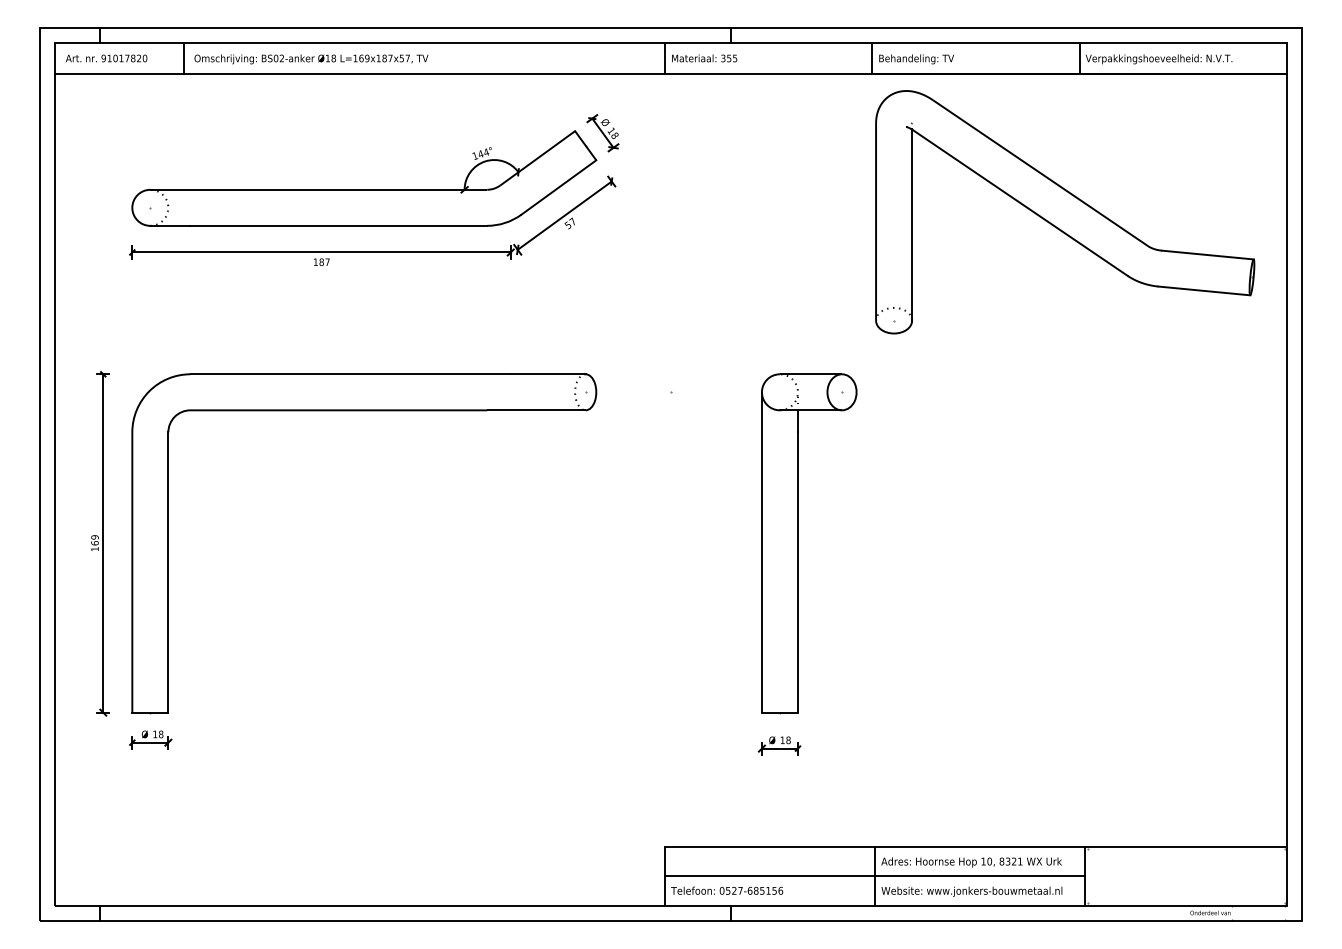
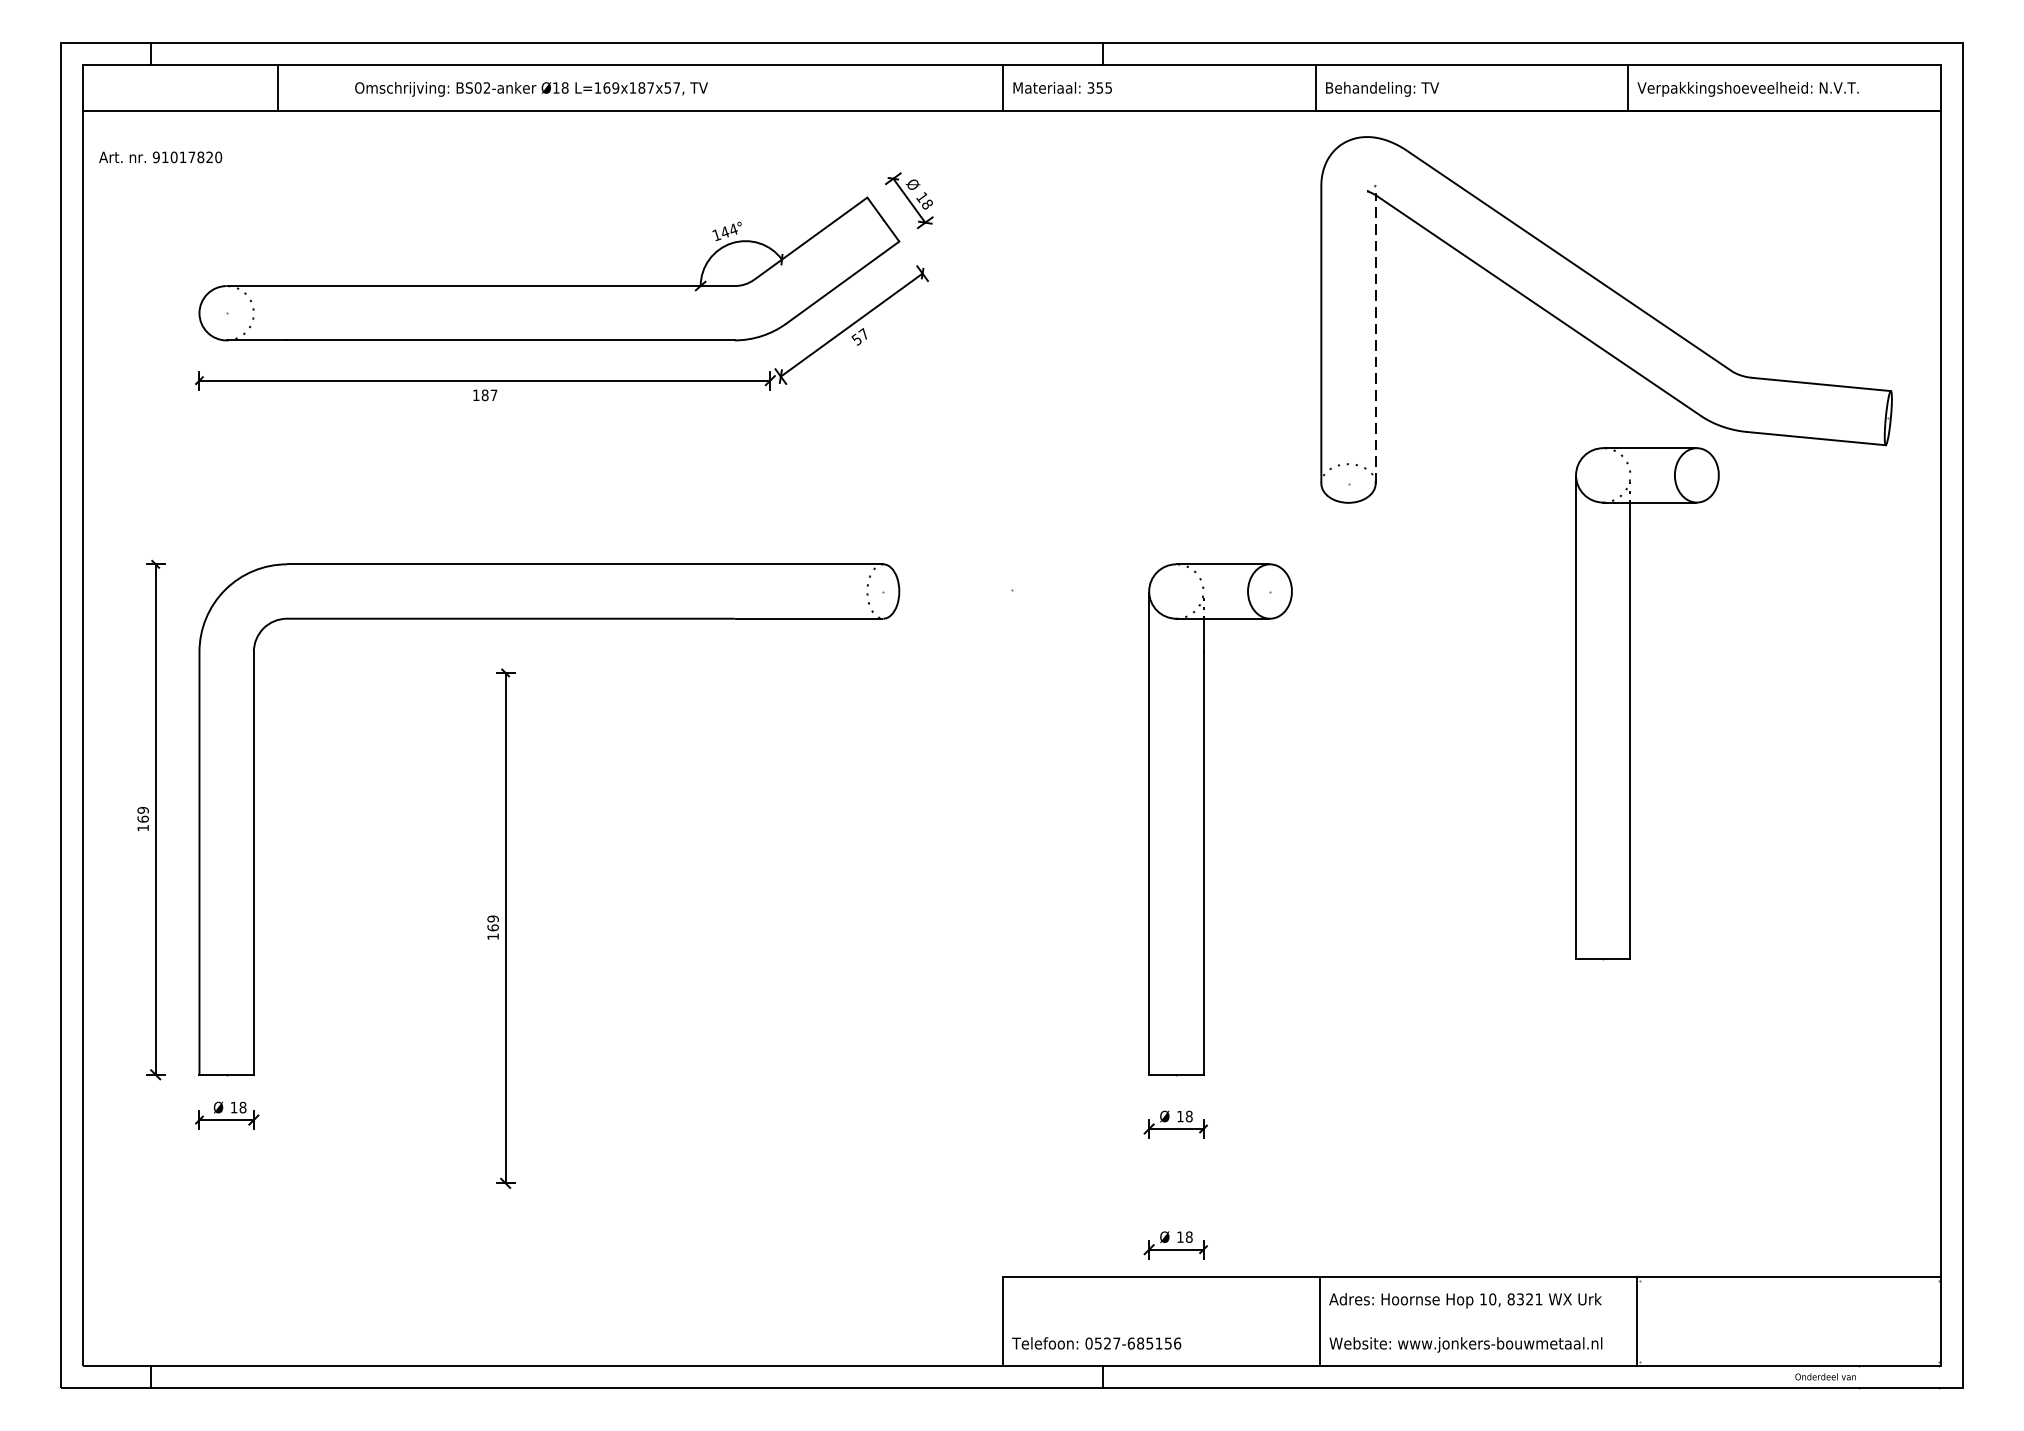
text: (106, 58) -> (160, 157), moved
text: (311, 59) -> (531, 89), moved
line: (912, 225) -> (1376, 339), solid -> dashed
part: (1081, 466) -> (1631, 703), added
part: (332, 615) -> (501, 928), added
part: (779, 825) -> (1175, 1244), added
line: (875, 876) -> (1320, 1321), removed

